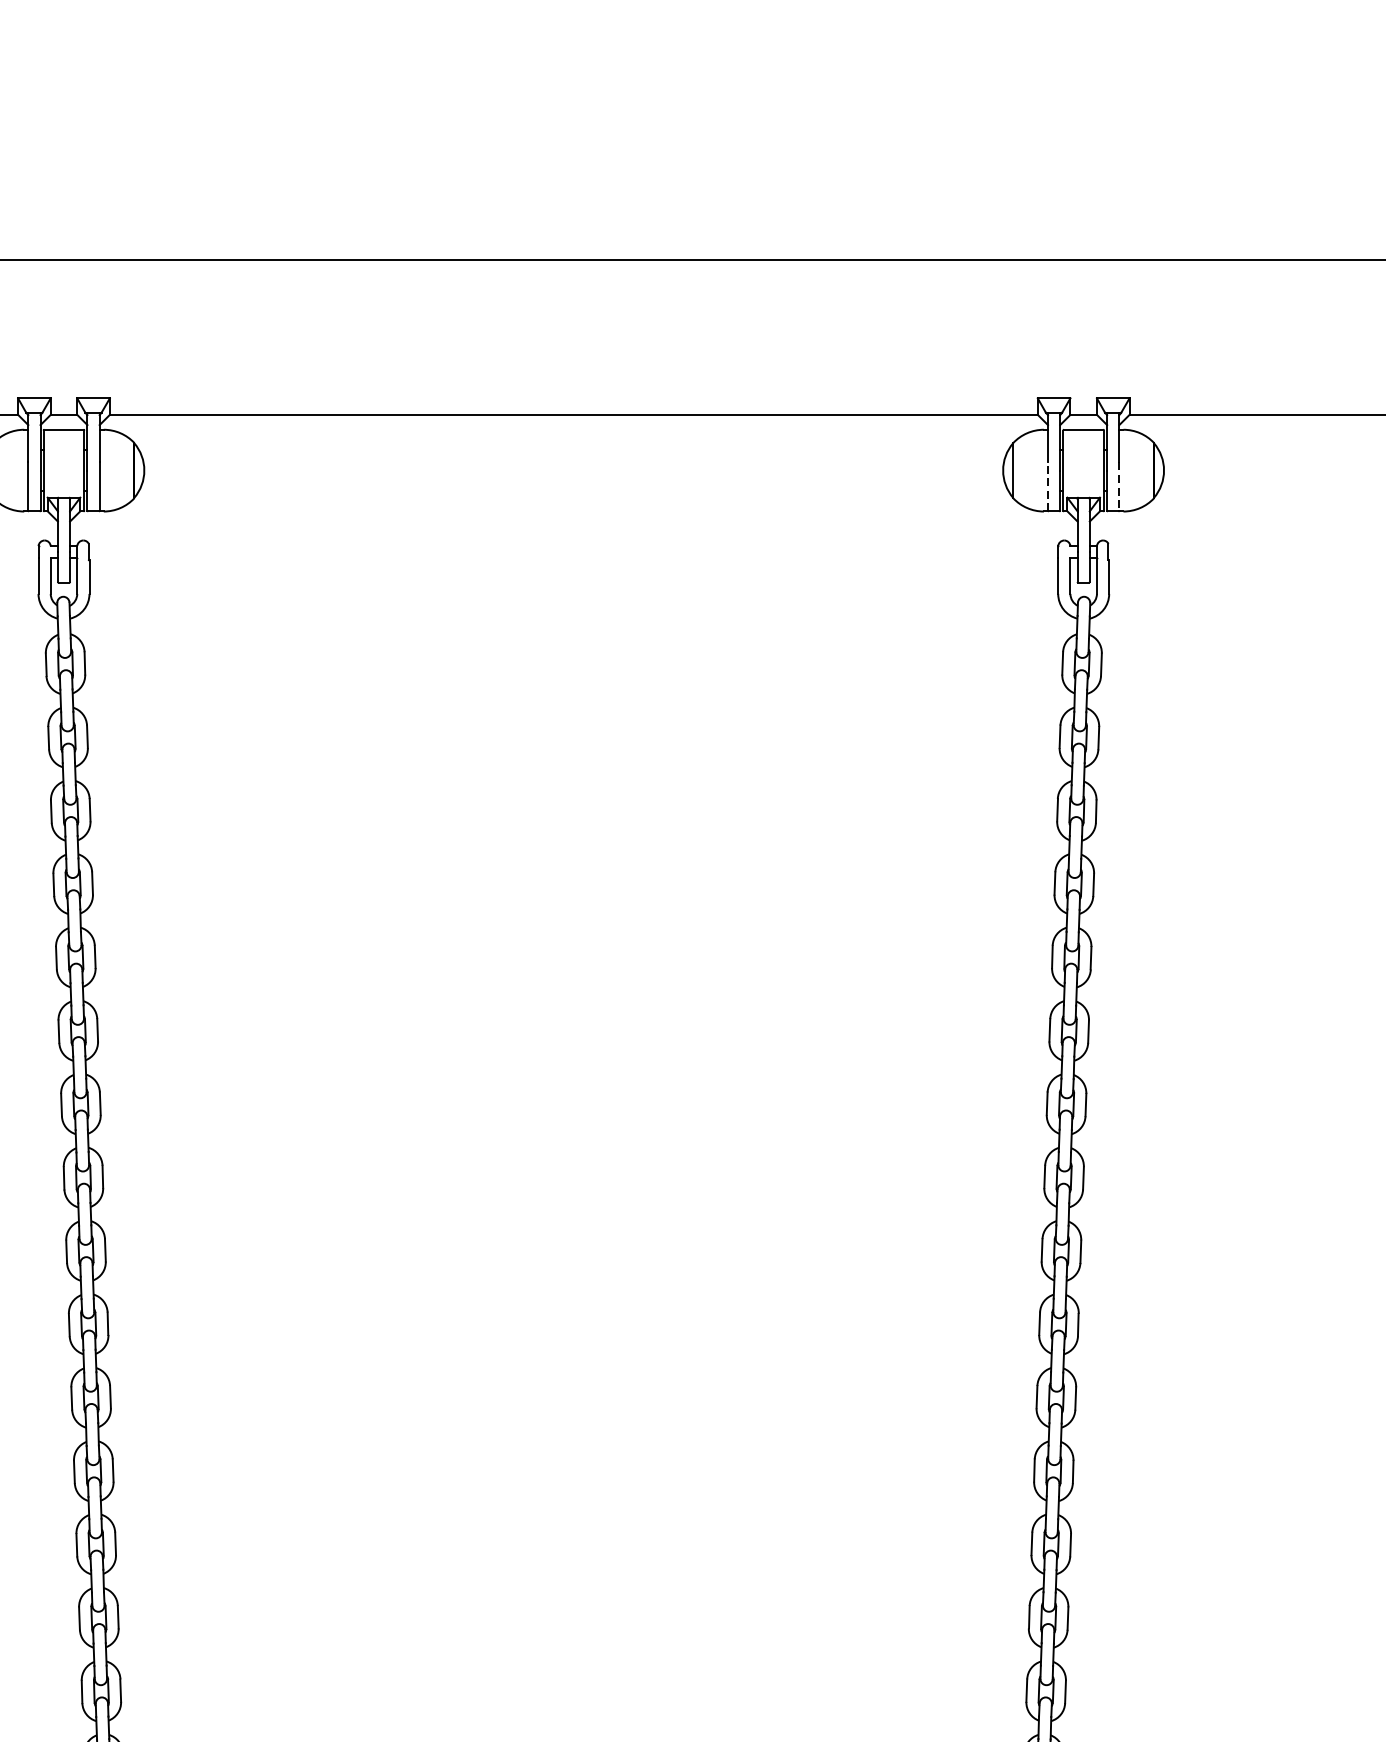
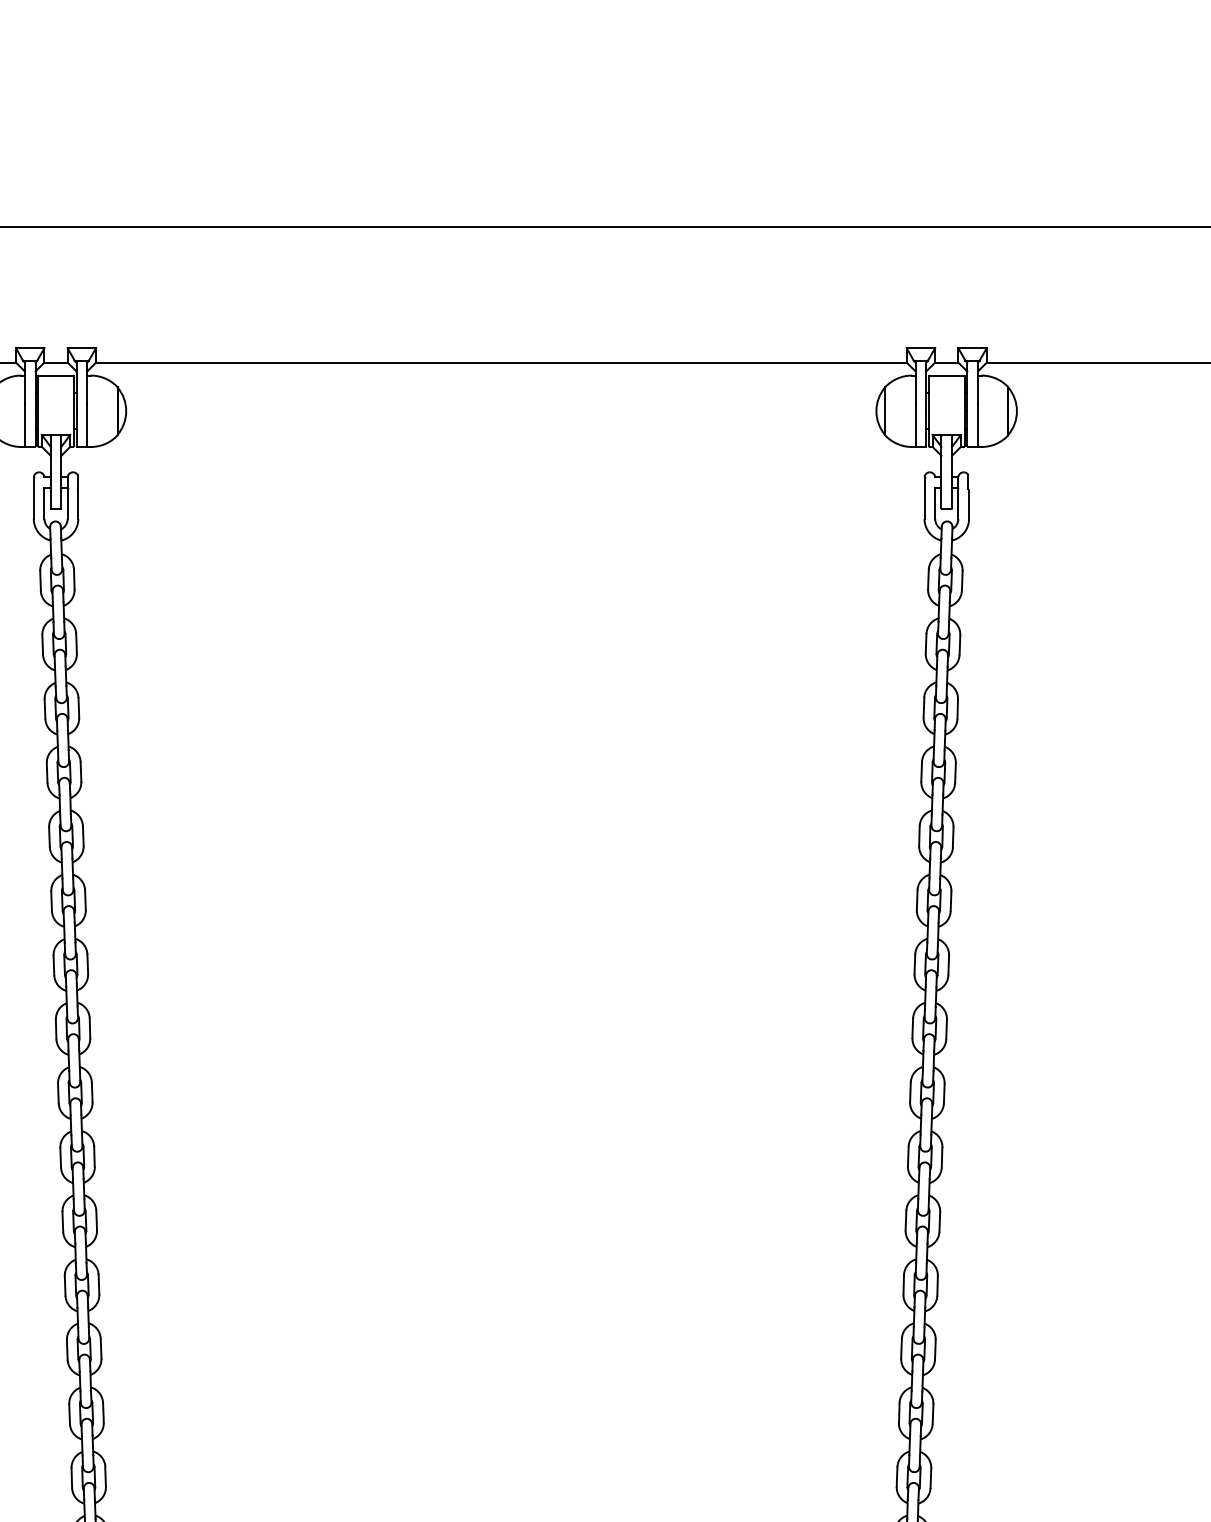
line: (1047, 485) -> (915, 424), dashed -> solid
line: (1118, 486) -> (977, 425), dashed -> solid

